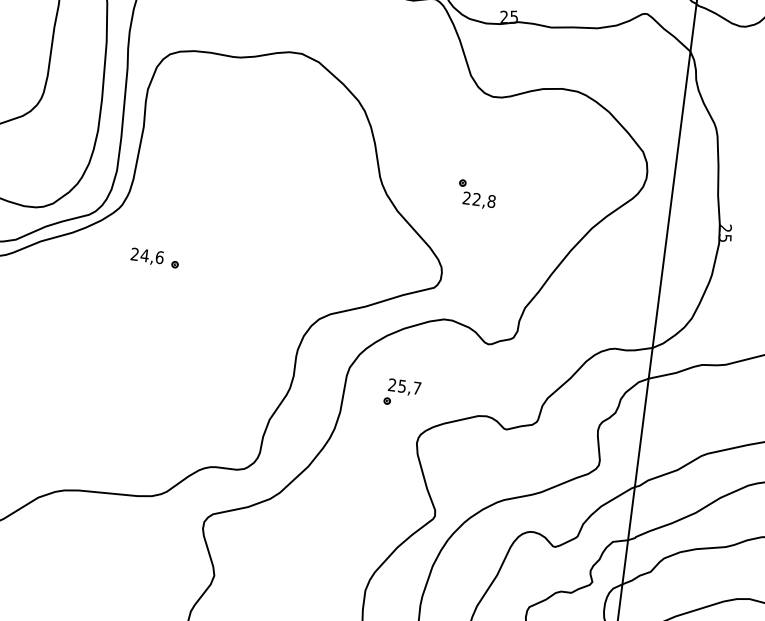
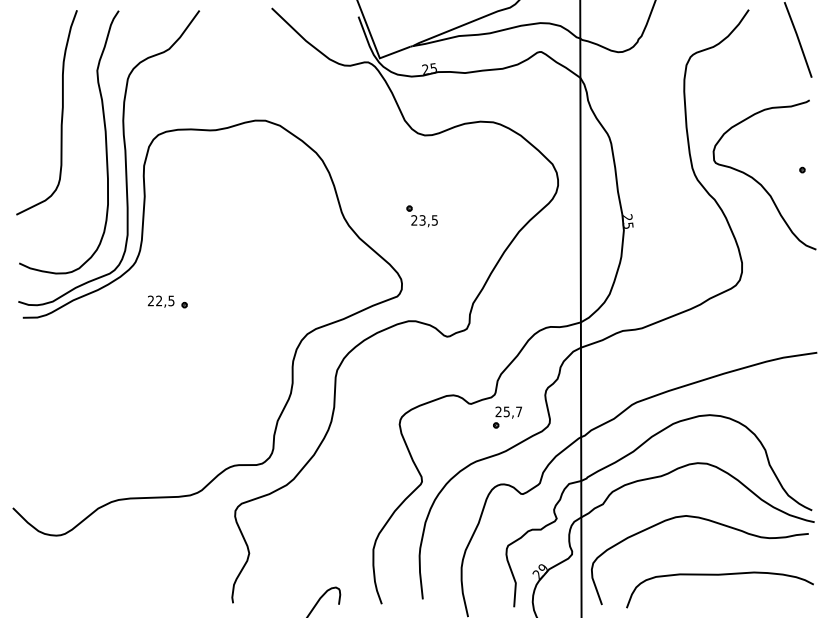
text: (483, 200) -> (428, 220), 22,8 -> 23,5
text: (151, 255) -> (164, 300), 24,6 -> 22,5
part: (402, 393) -> (507, 417), moved

